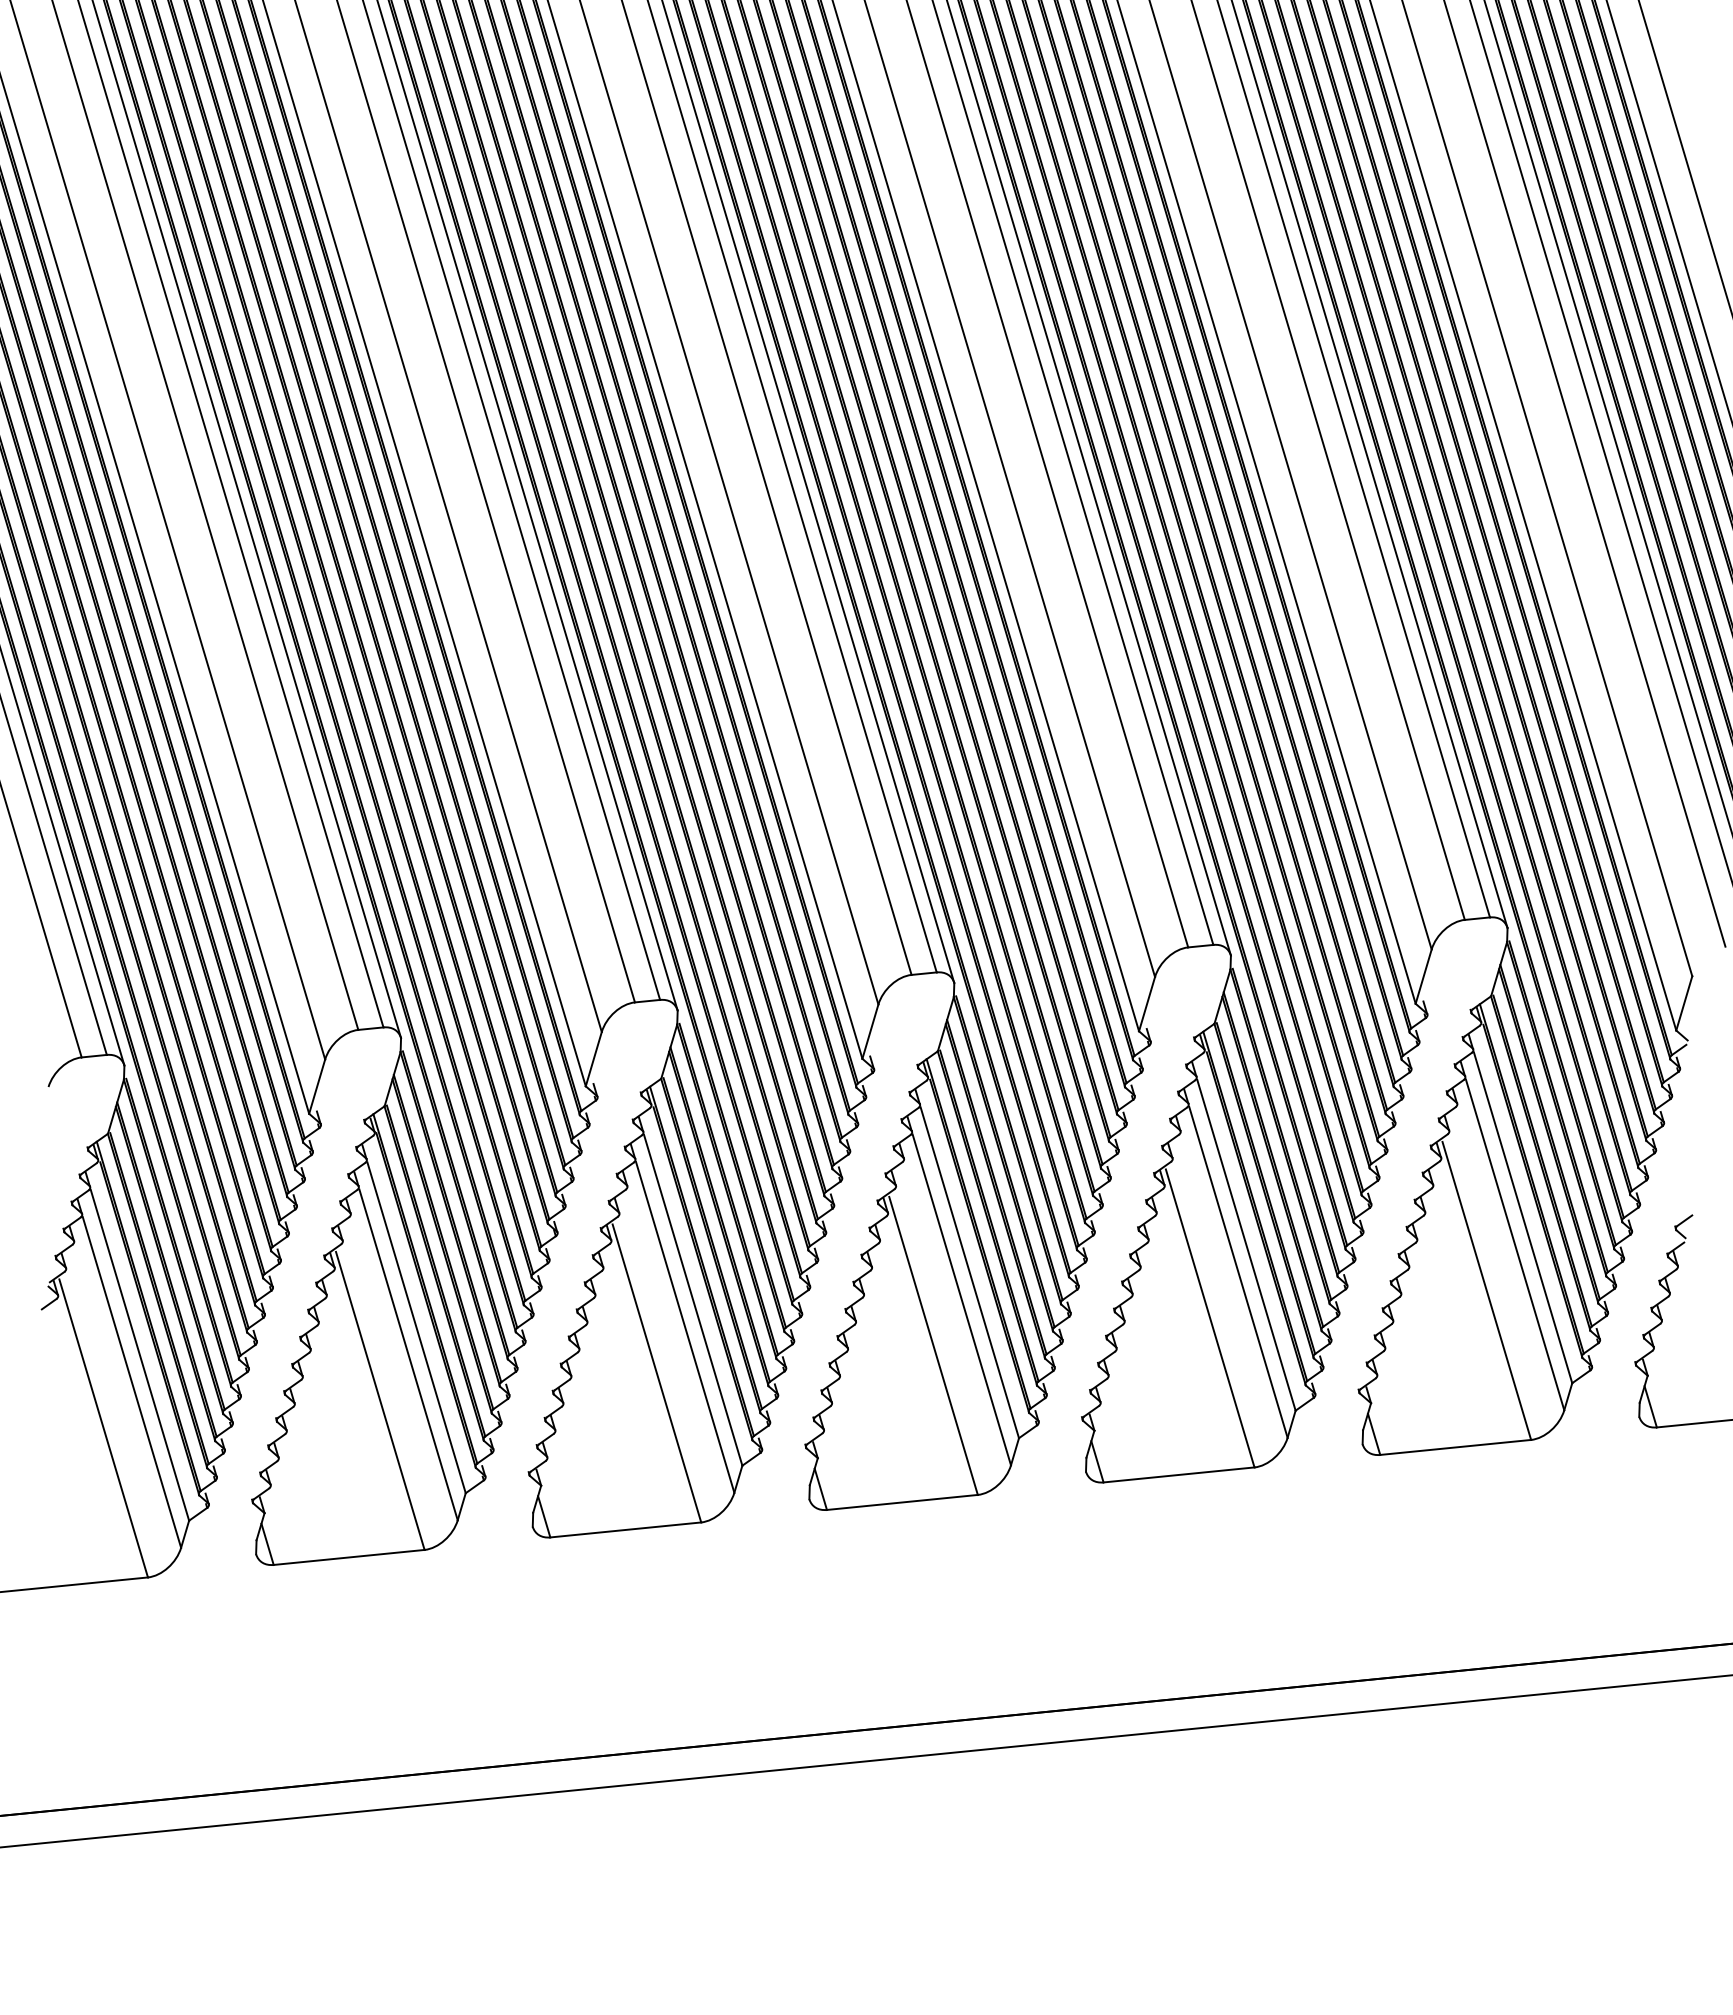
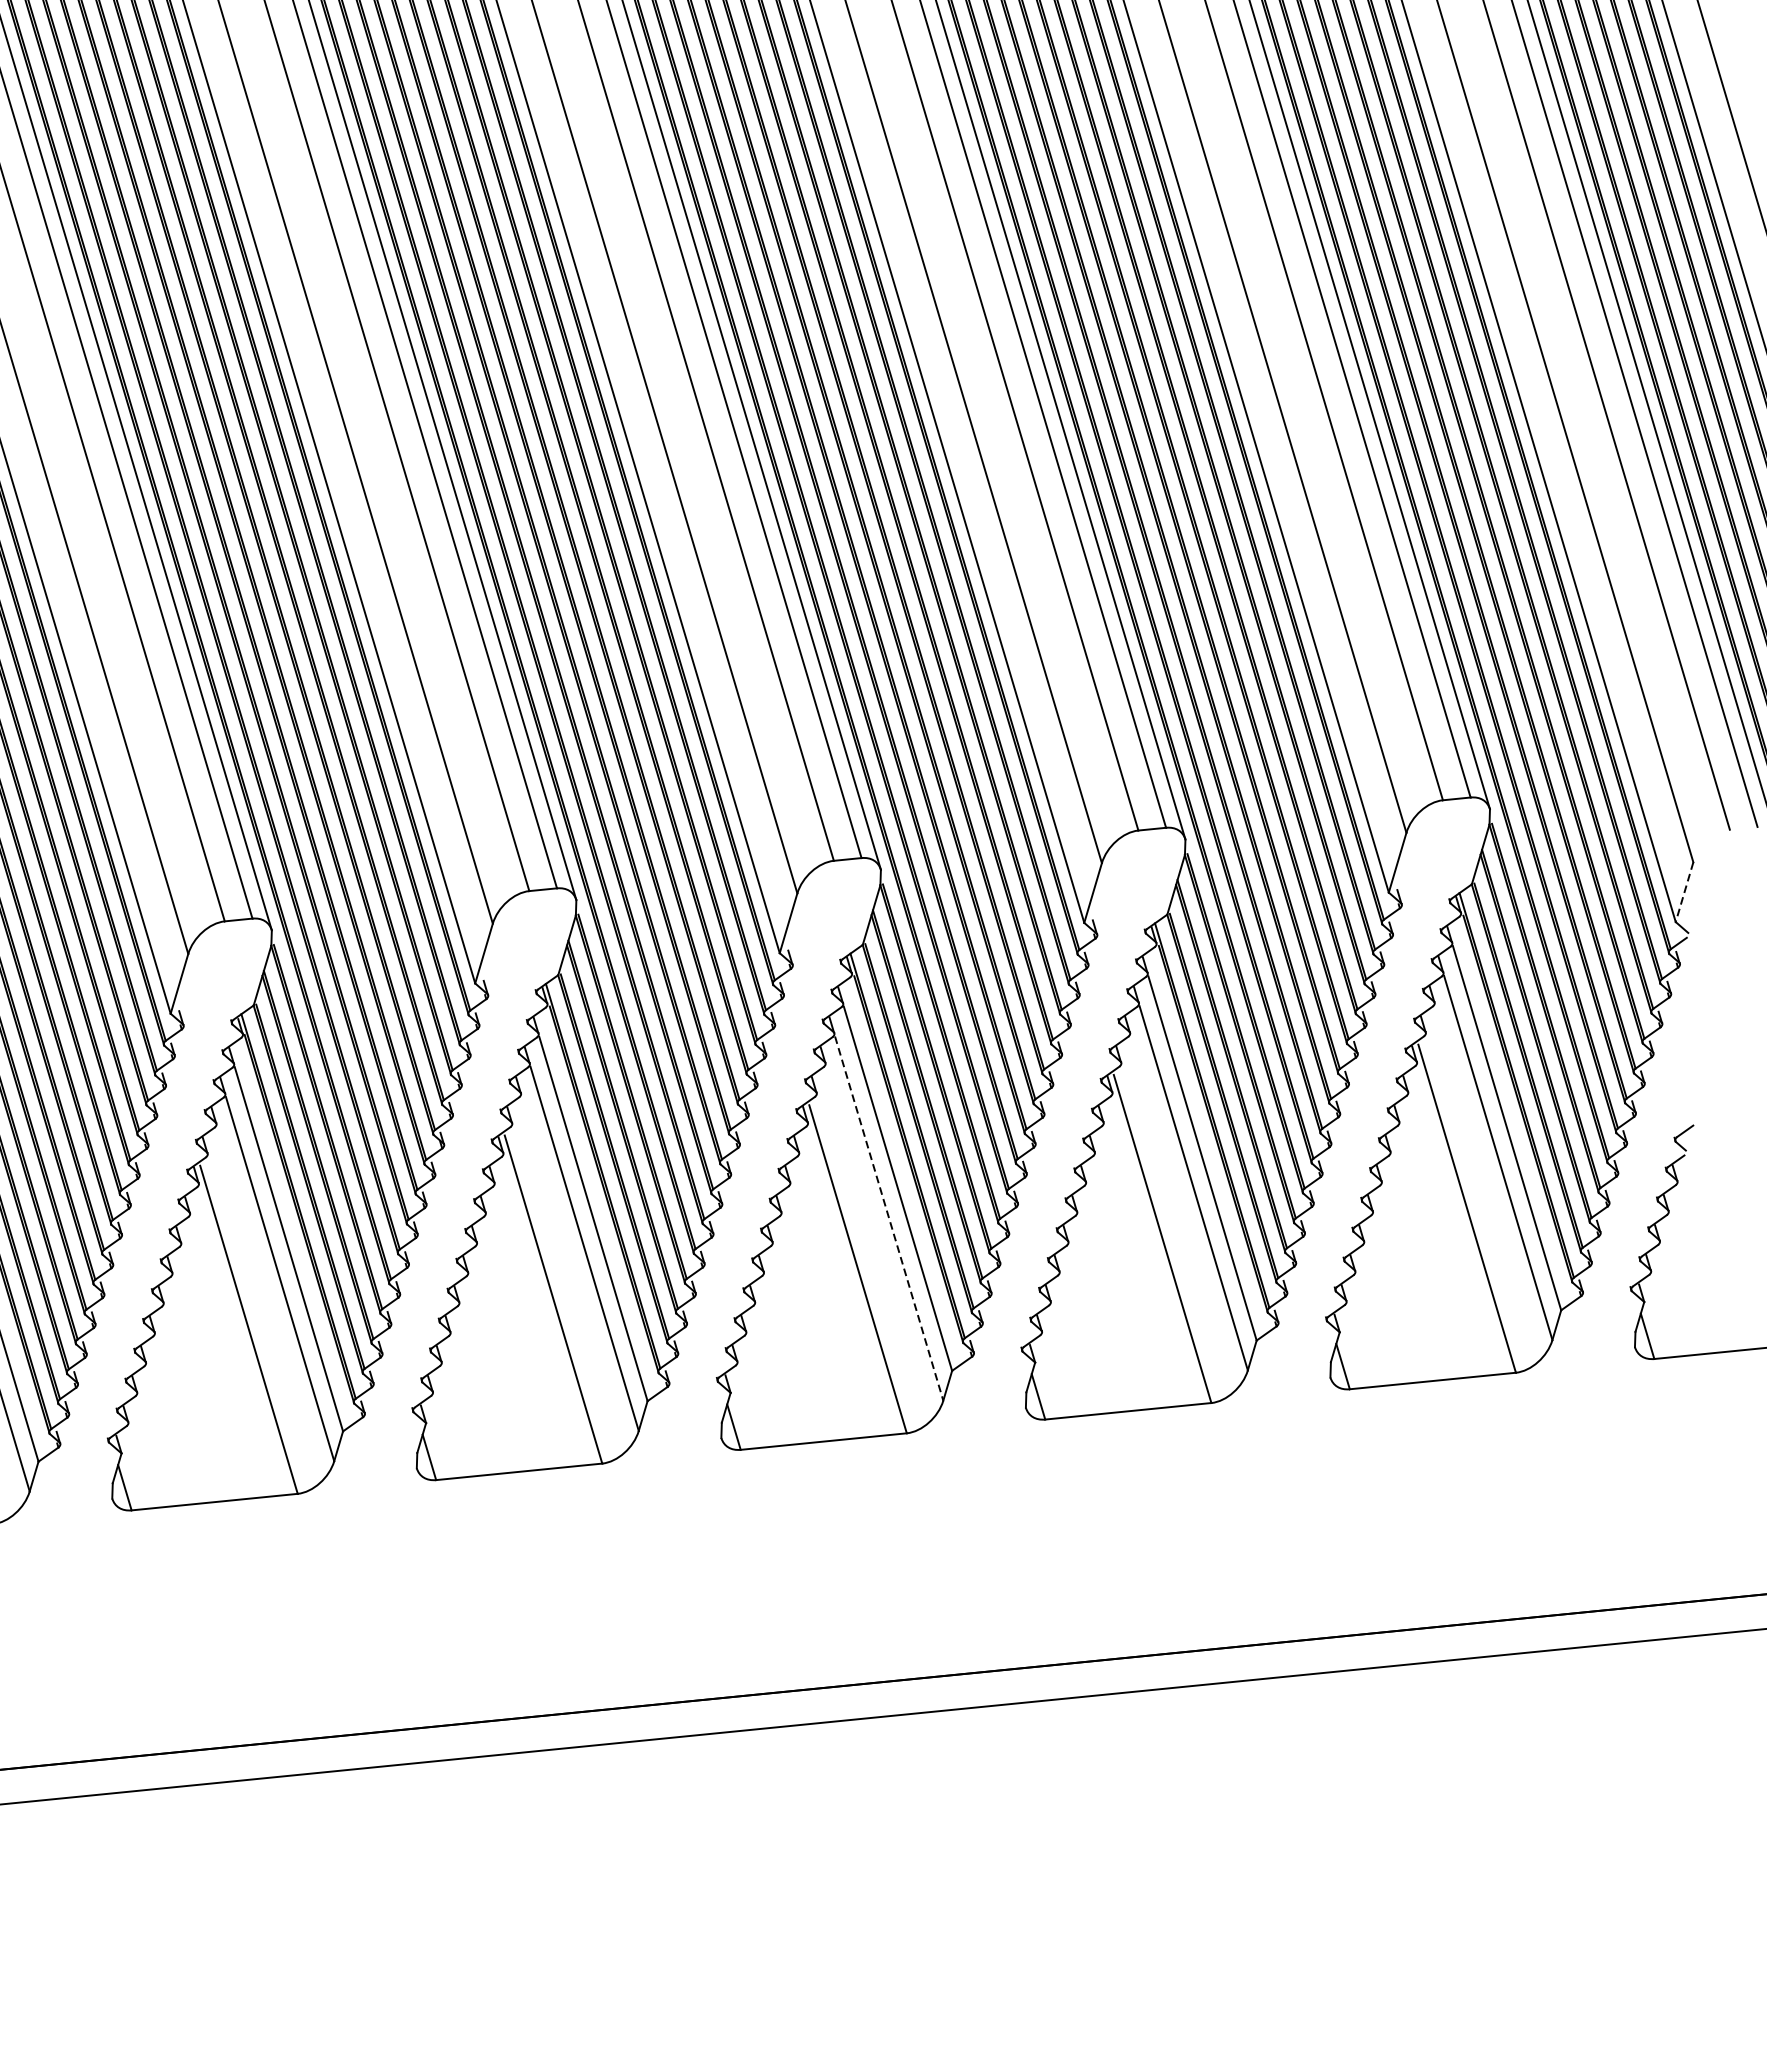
line: (1684, 1003) -> (1684, 892), solid -> dashed
line: (961, 1299) -> (888, 1218), solid -> dashed

